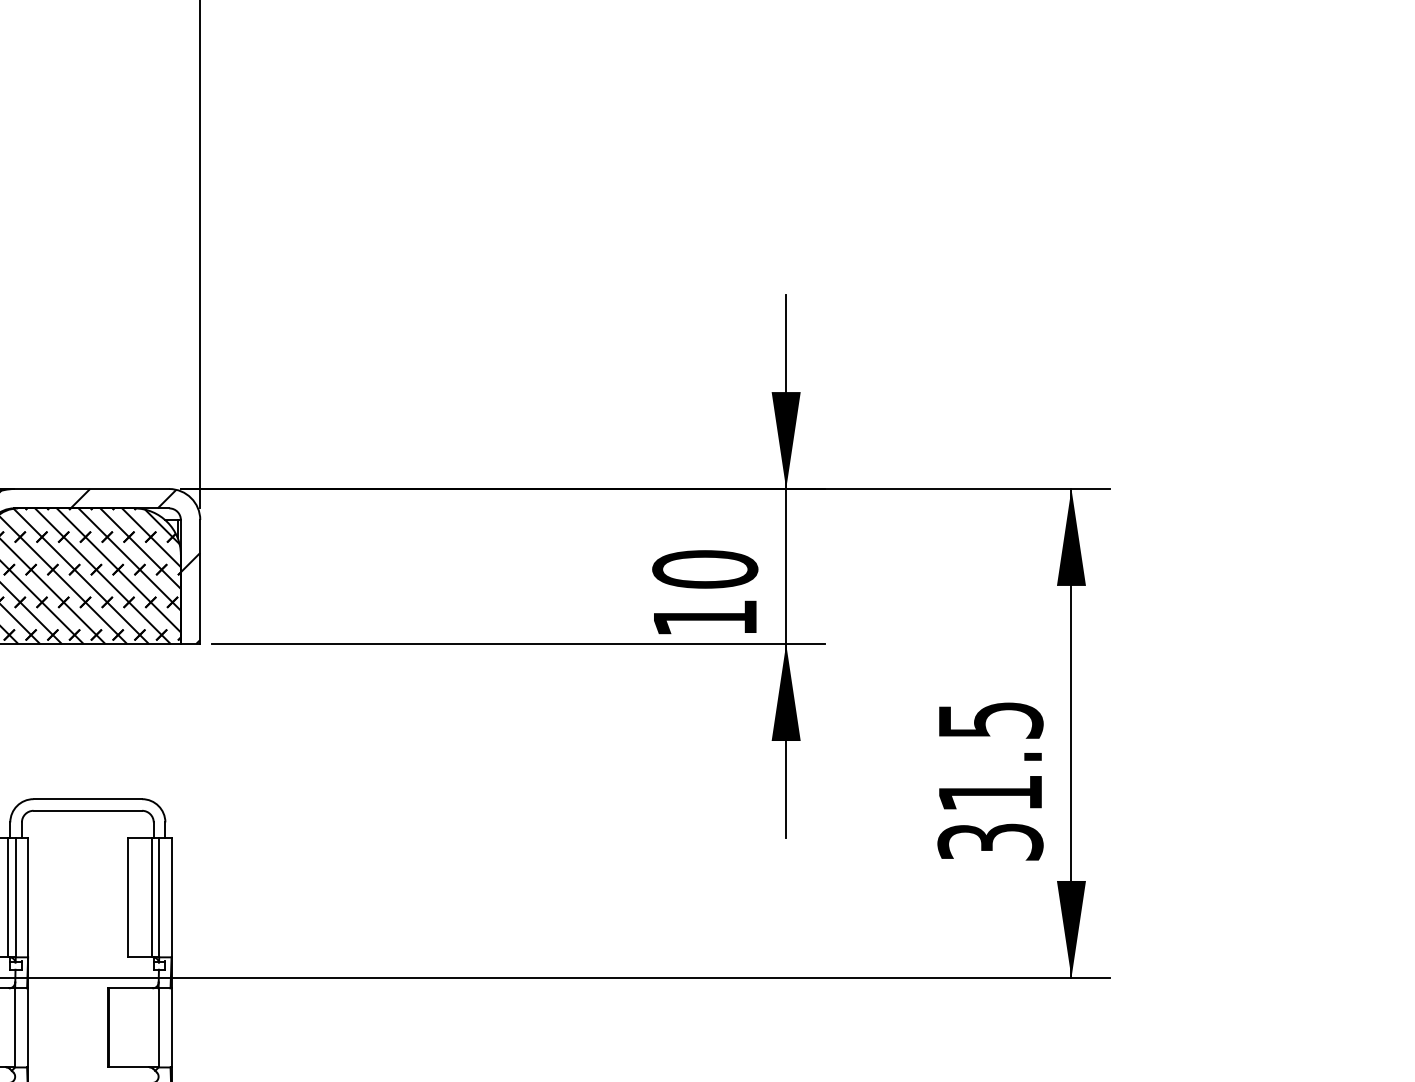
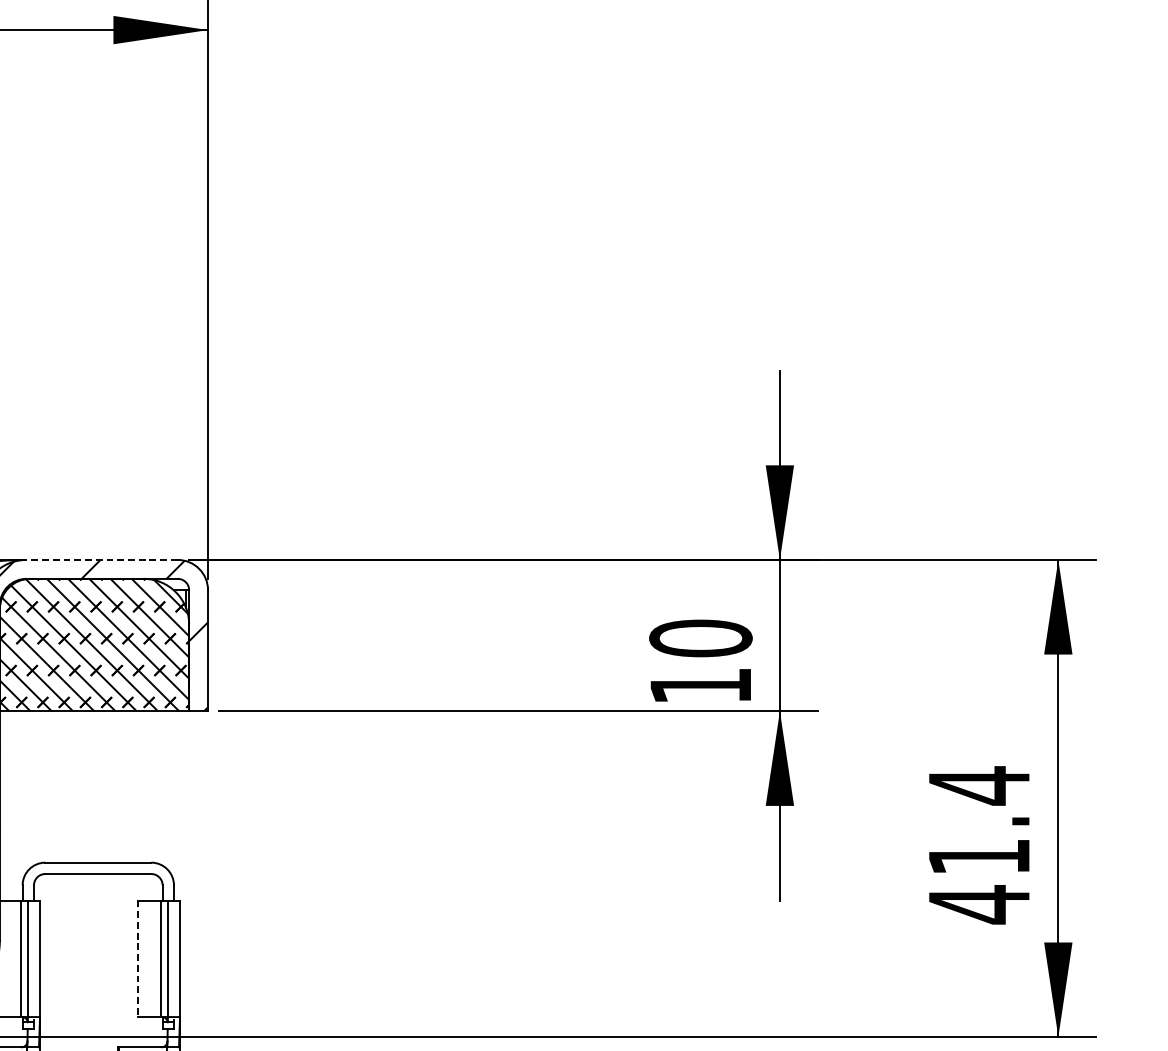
line: (91, 489) -> (101, 560), solid -> dashed
text: (990, 781) -> (979, 845), 31.5 -> 41.4
line: (128, 897) -> (137, 958), solid -> dashed

